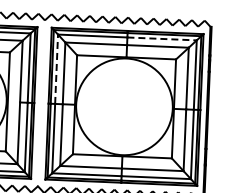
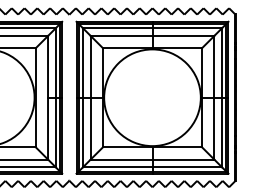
line: (162, 39) -> (187, 28), dashed -> solid
line: (56, 69) -> (83, 63), dashed -> solid

